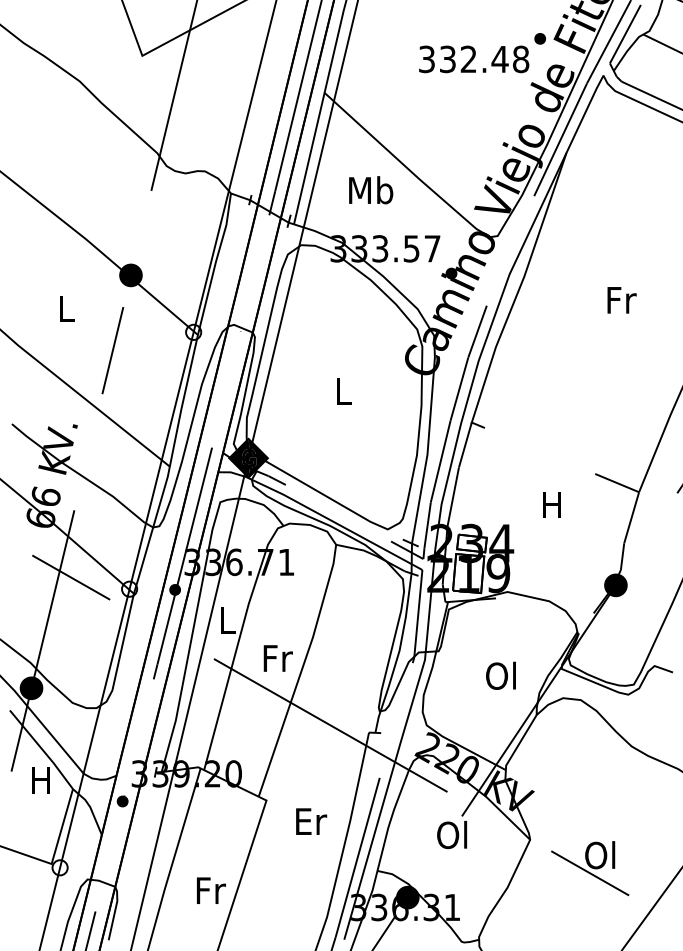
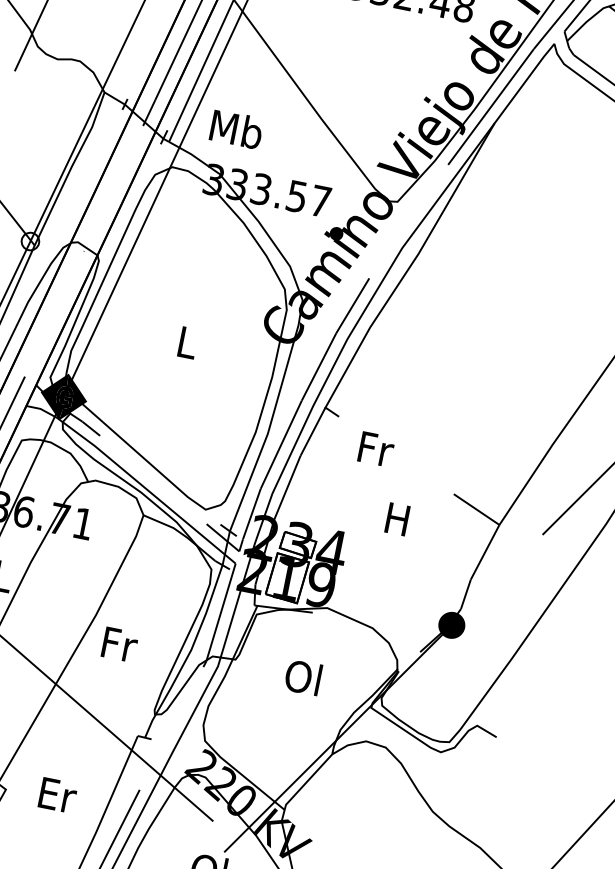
text: (371, 190) -> (237, 129), moved
text: (621, 300) -> (375, 449), moved
text: (277, 658) -> (119, 644), moved
text: (500, 675) -> (302, 676), moved
text: (311, 821) -> (57, 795), moved

